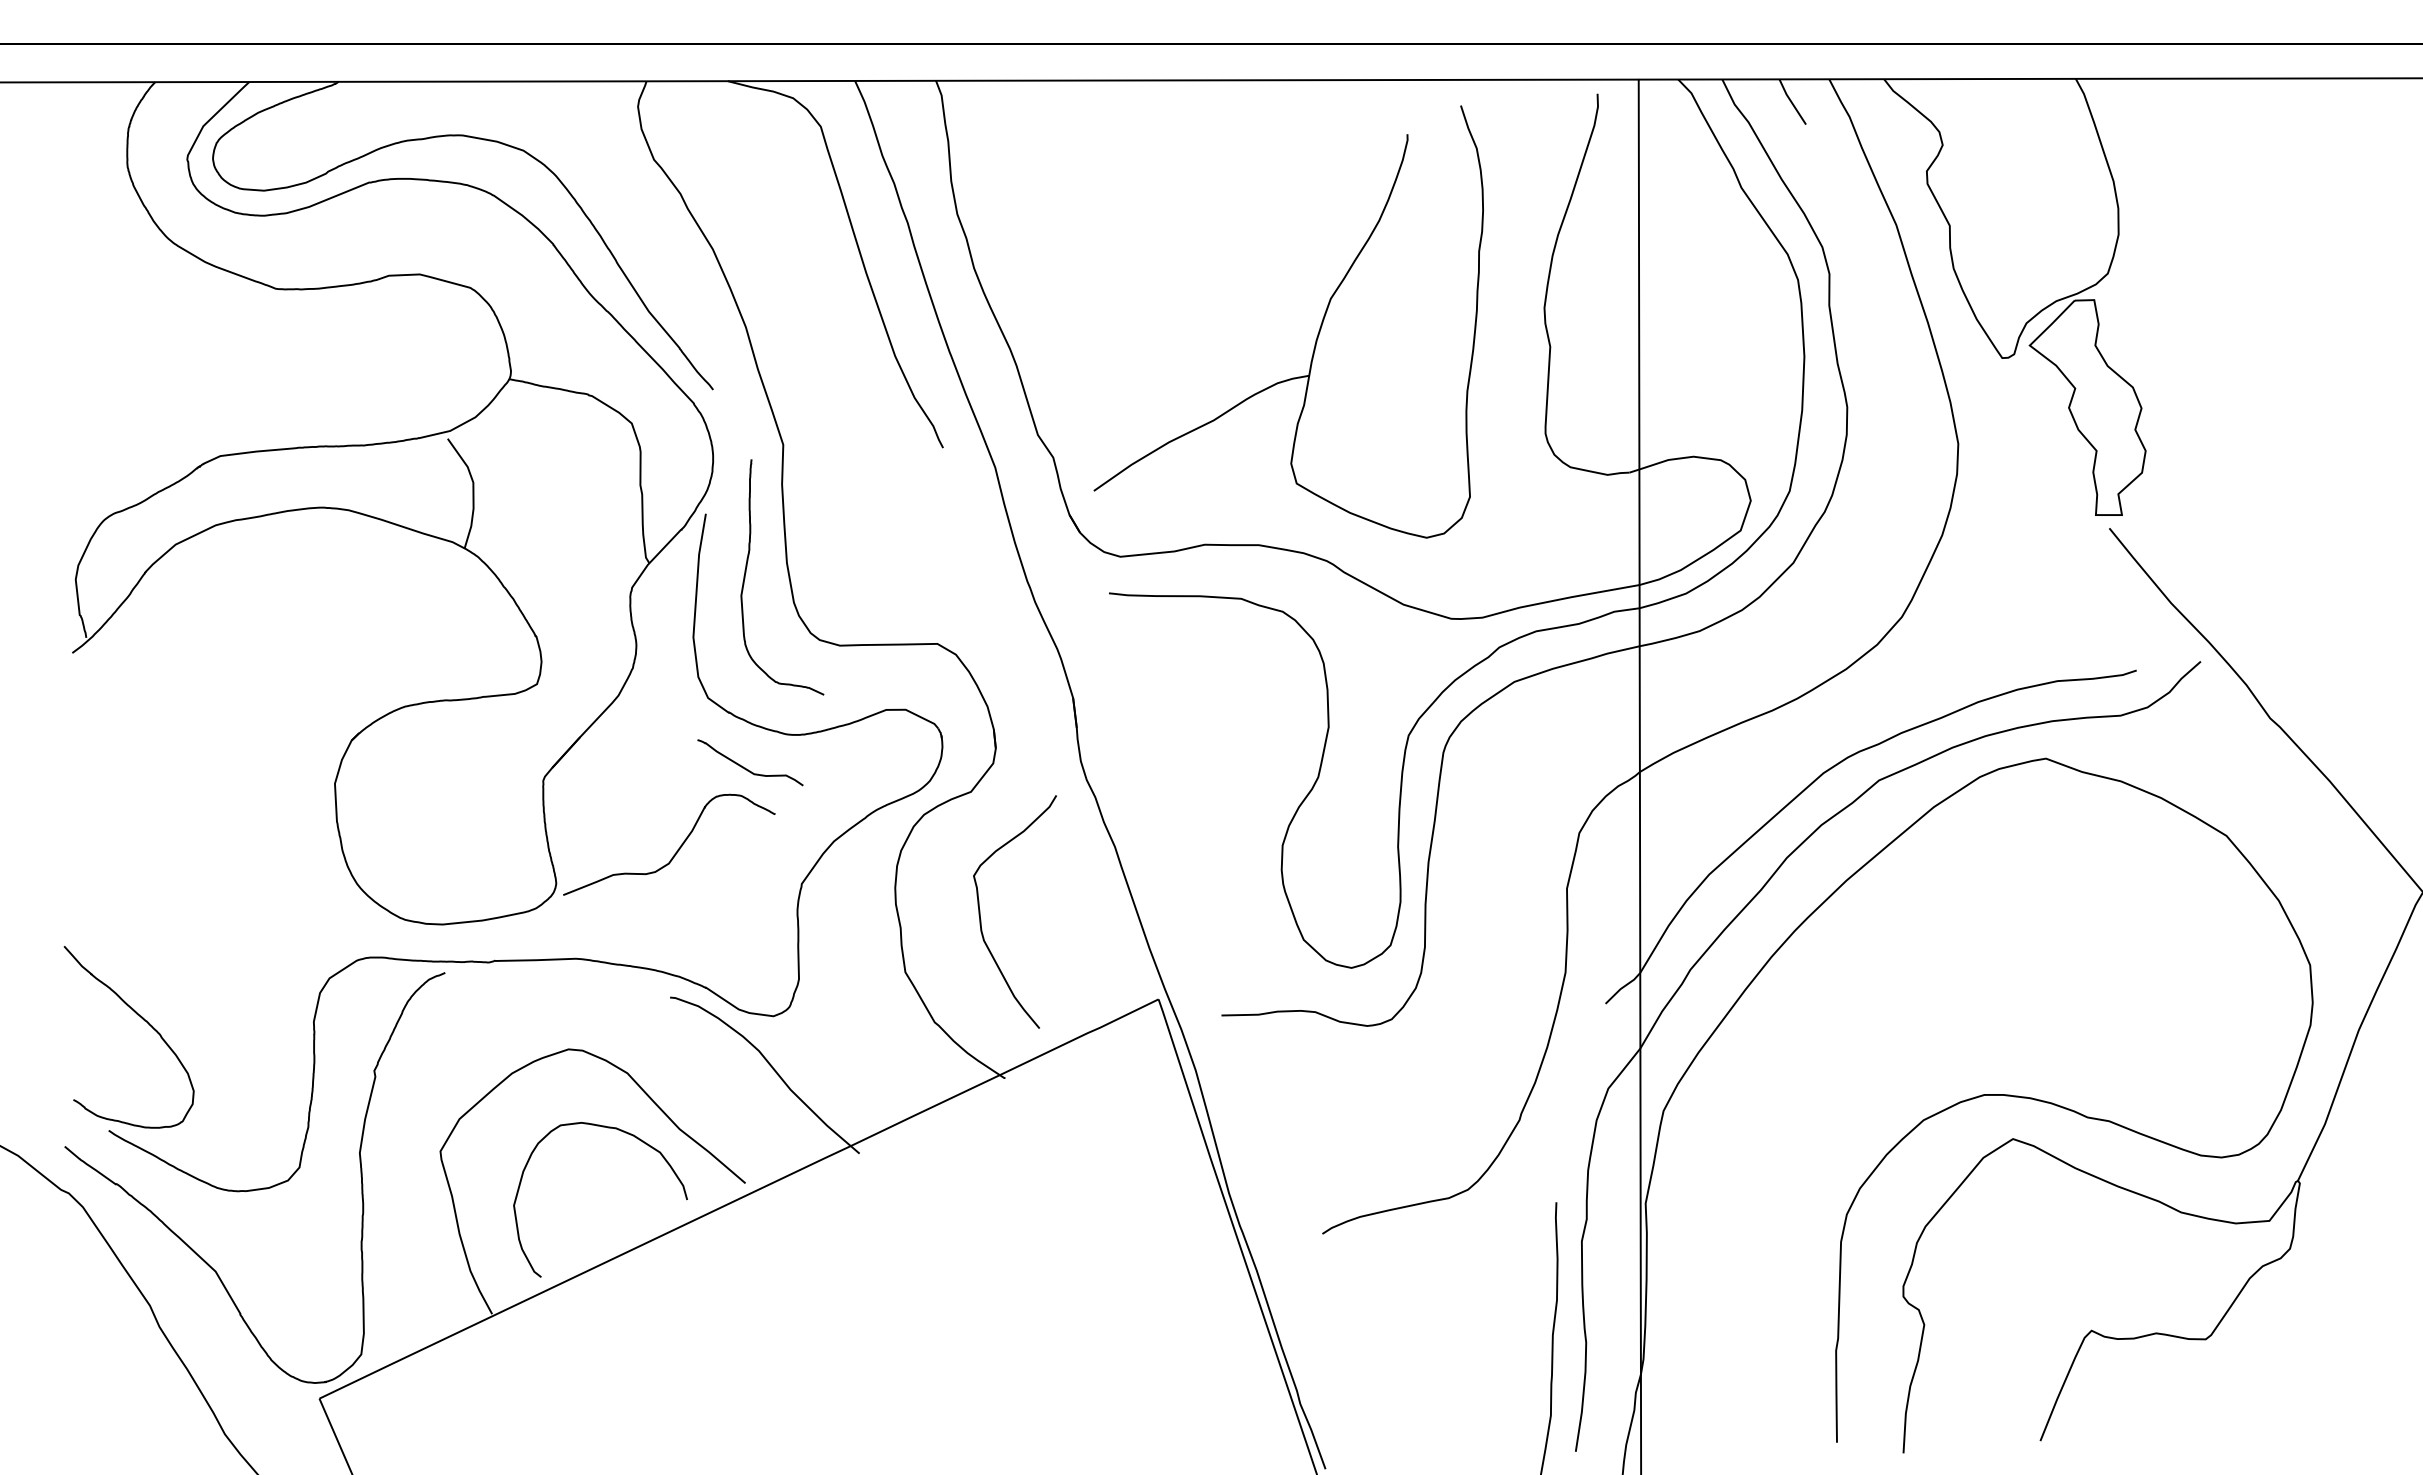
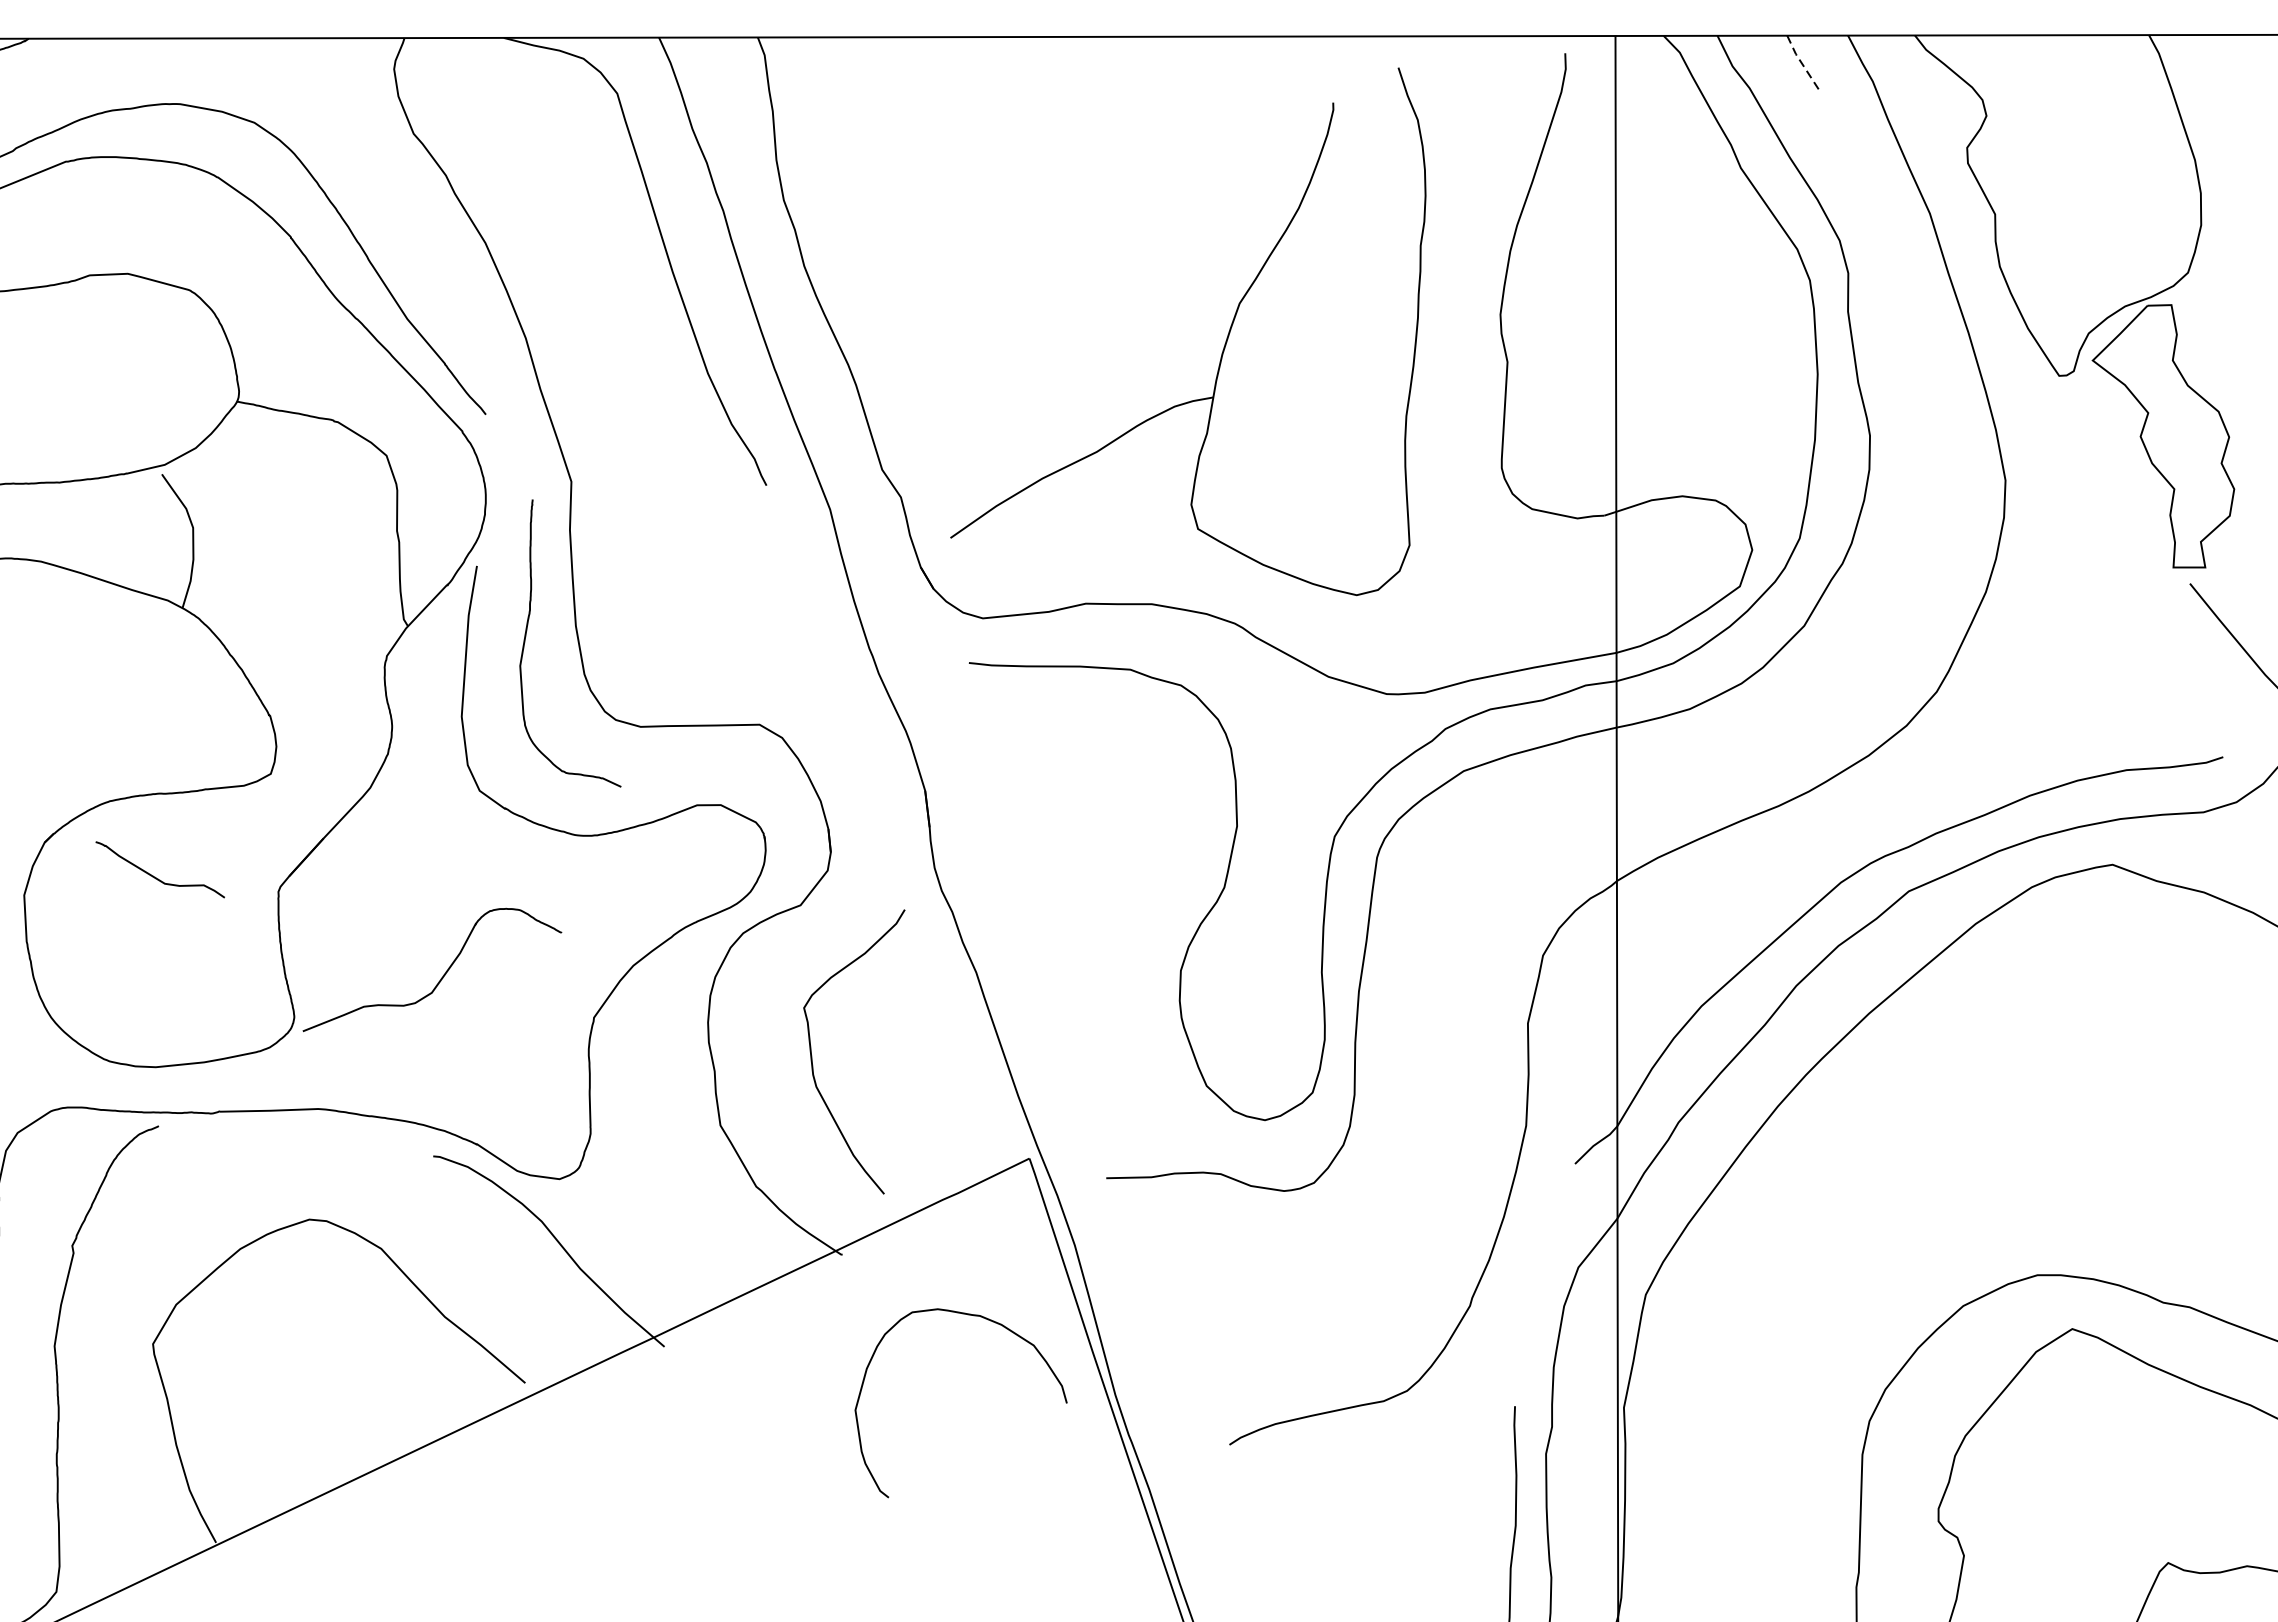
line: (1791, 102) -> (1801, 63), solid -> dashed
curve: (745, 767) -> (154, 875), moved
curve: (640, 1141) -> (1009, 1332), moved

